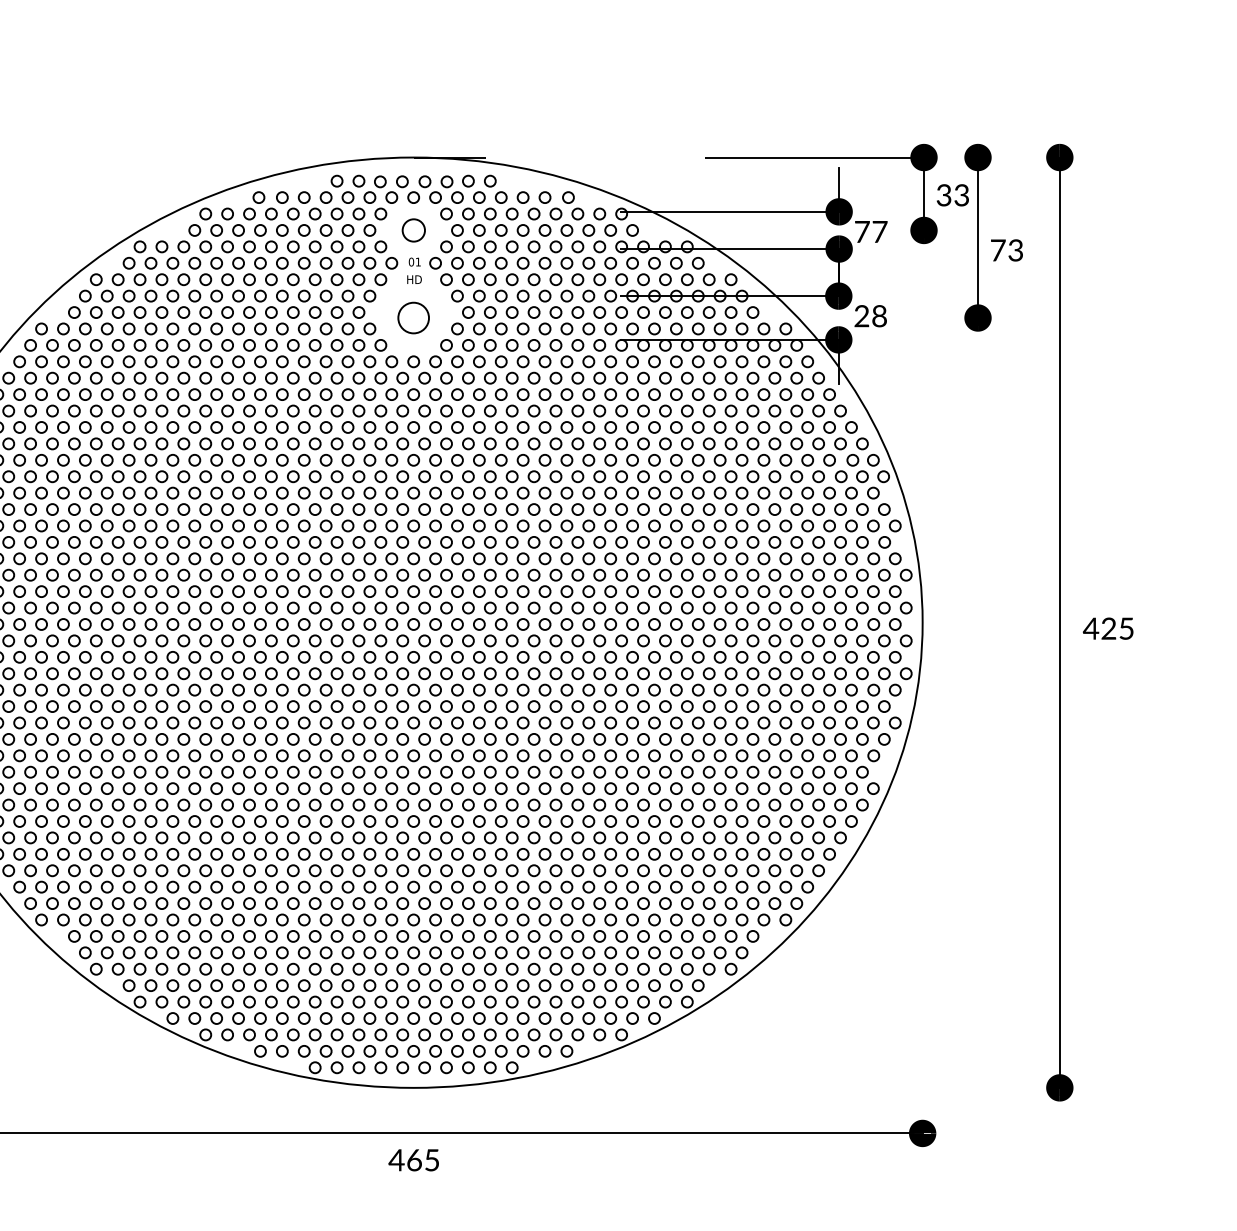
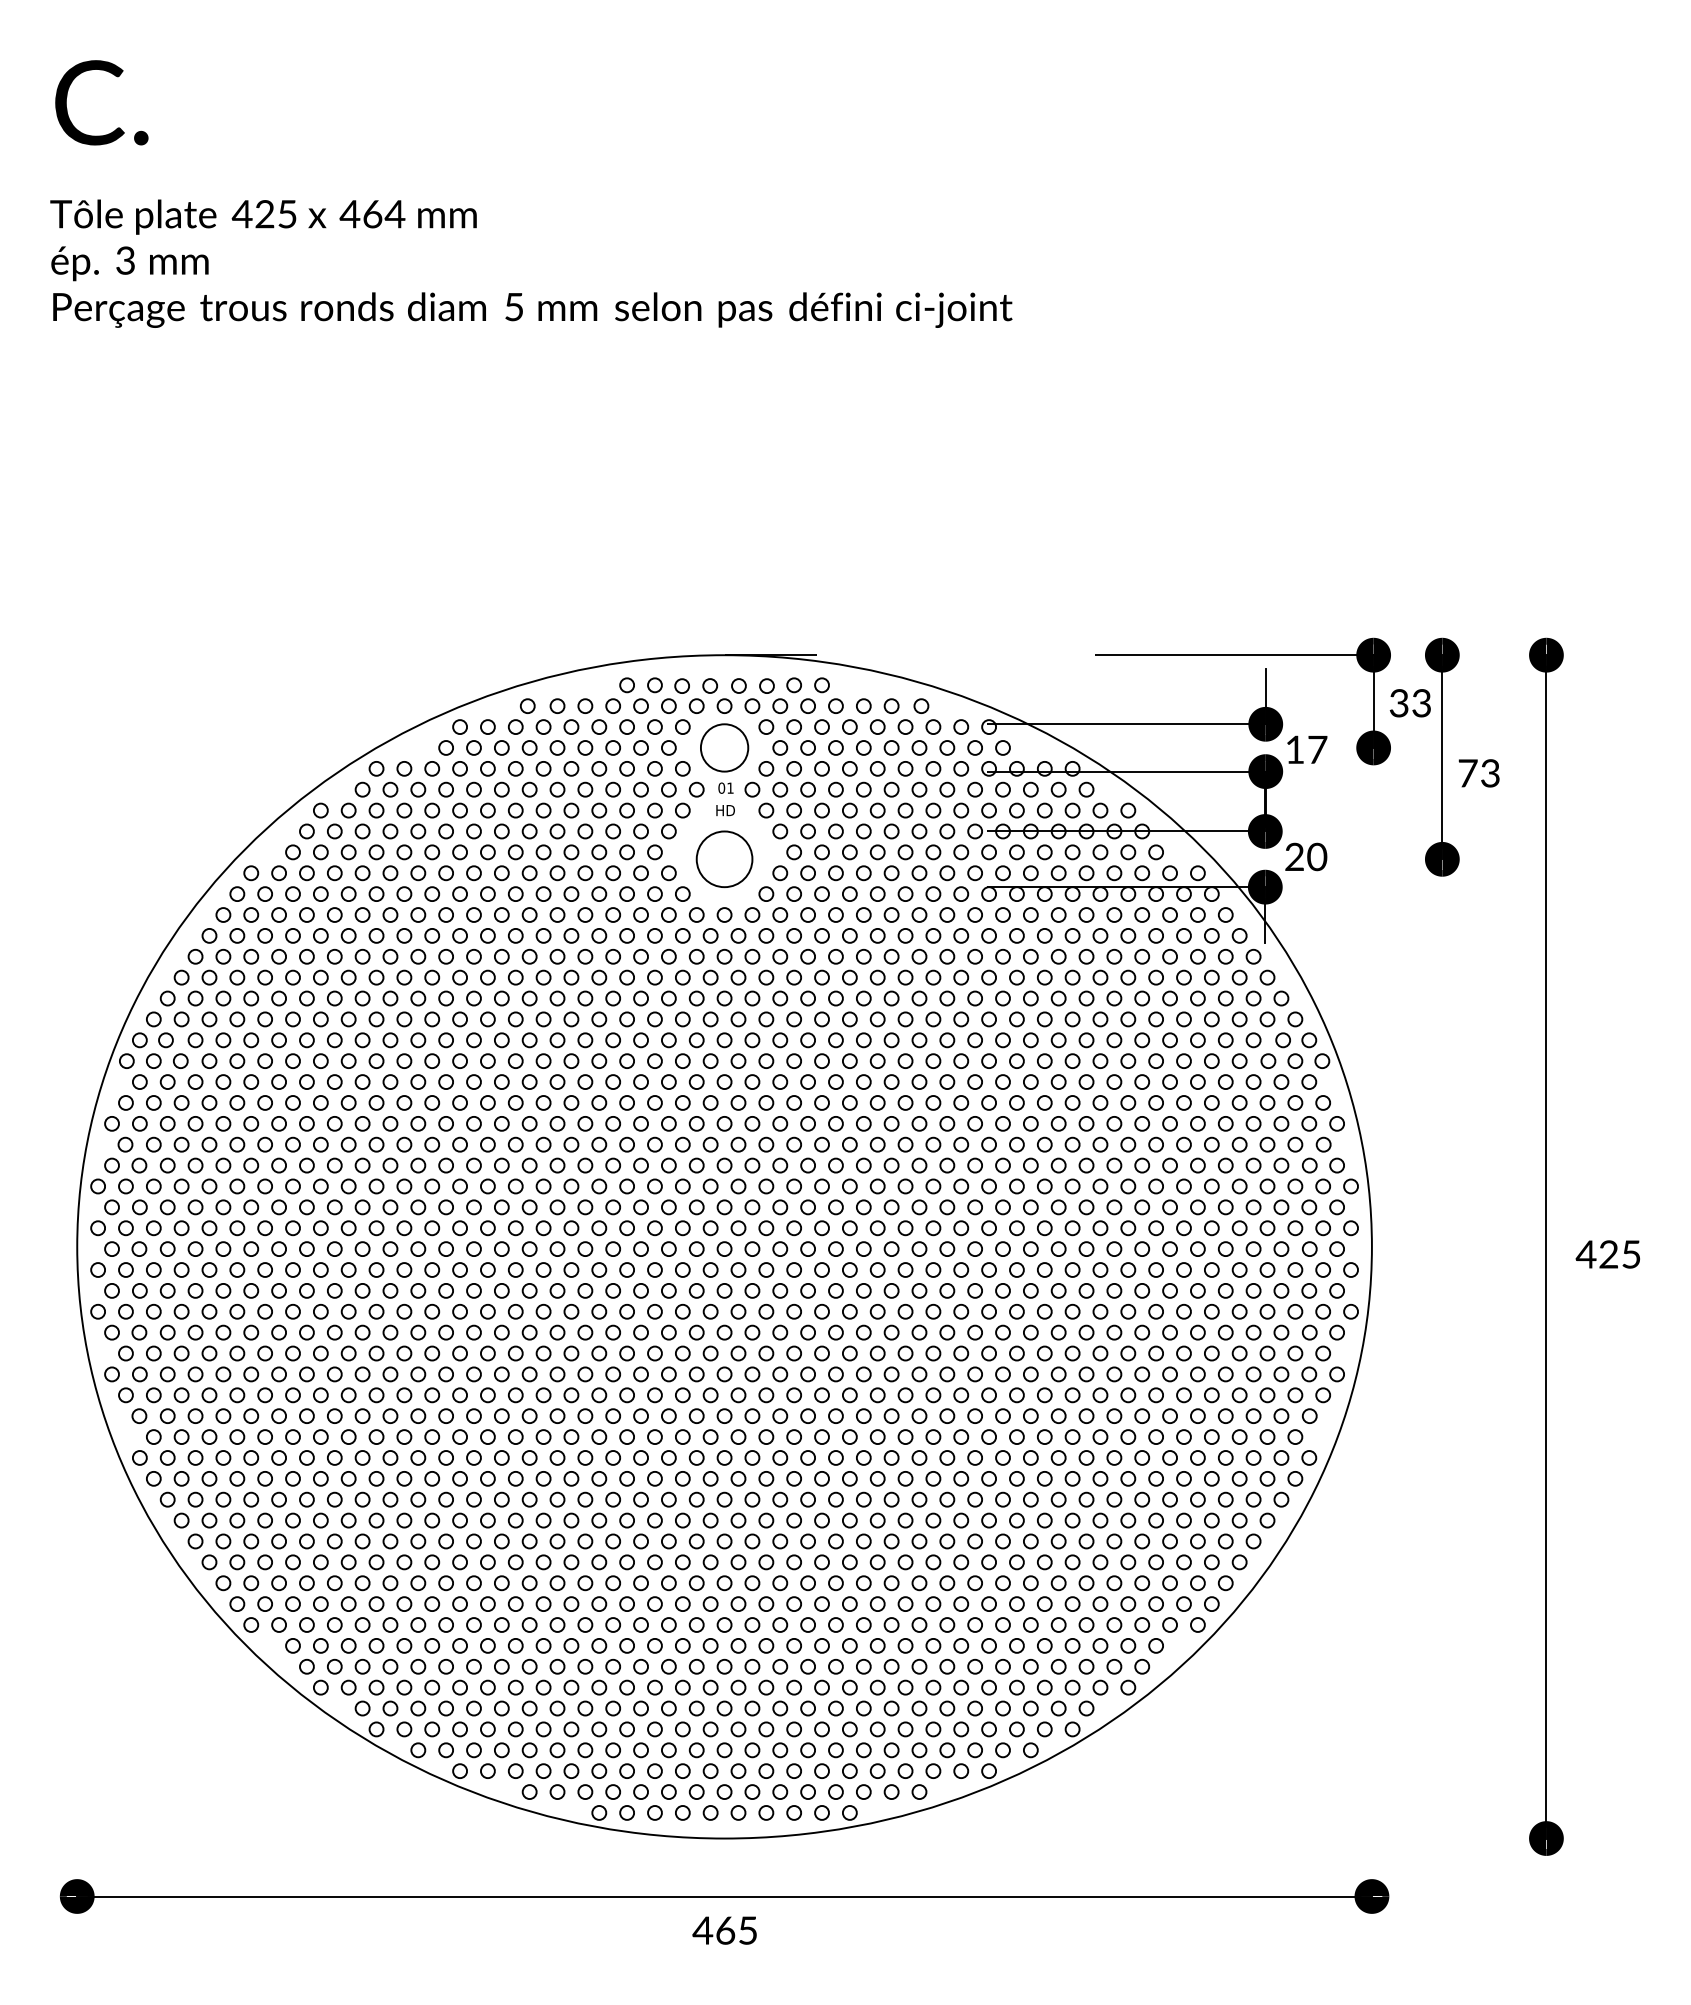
circle: (413, 230) -> (724, 747), size x1.67
text: (862, 231) -> (1295, 749), 77 -> 17
text: (879, 316) -> (1317, 857), 28 -> 20
circle: (413, 318) -> (724, 859), size x1.43

